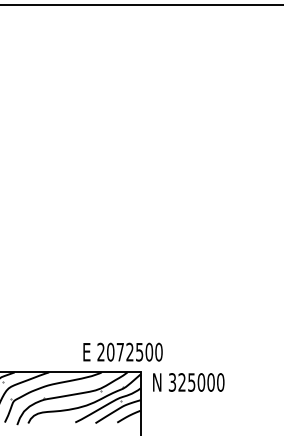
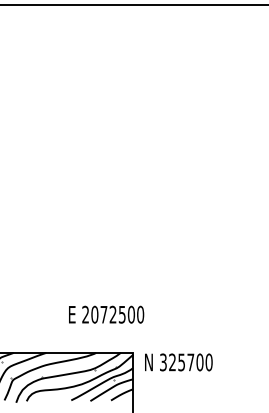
text: (123, 351) -> (106, 314), moved
text: (201, 382) -> (190, 362), 325000 -> 325700

